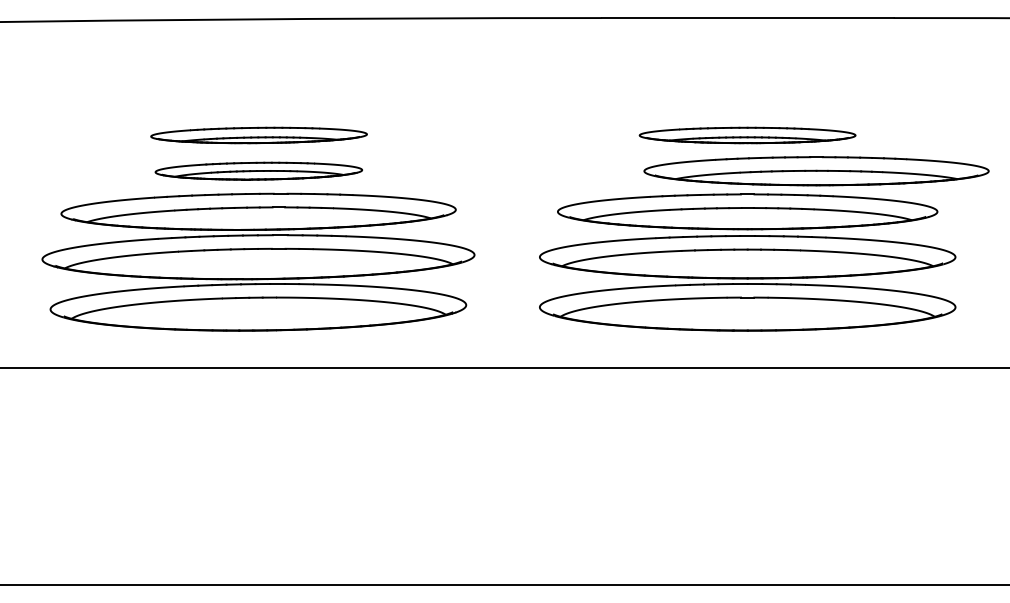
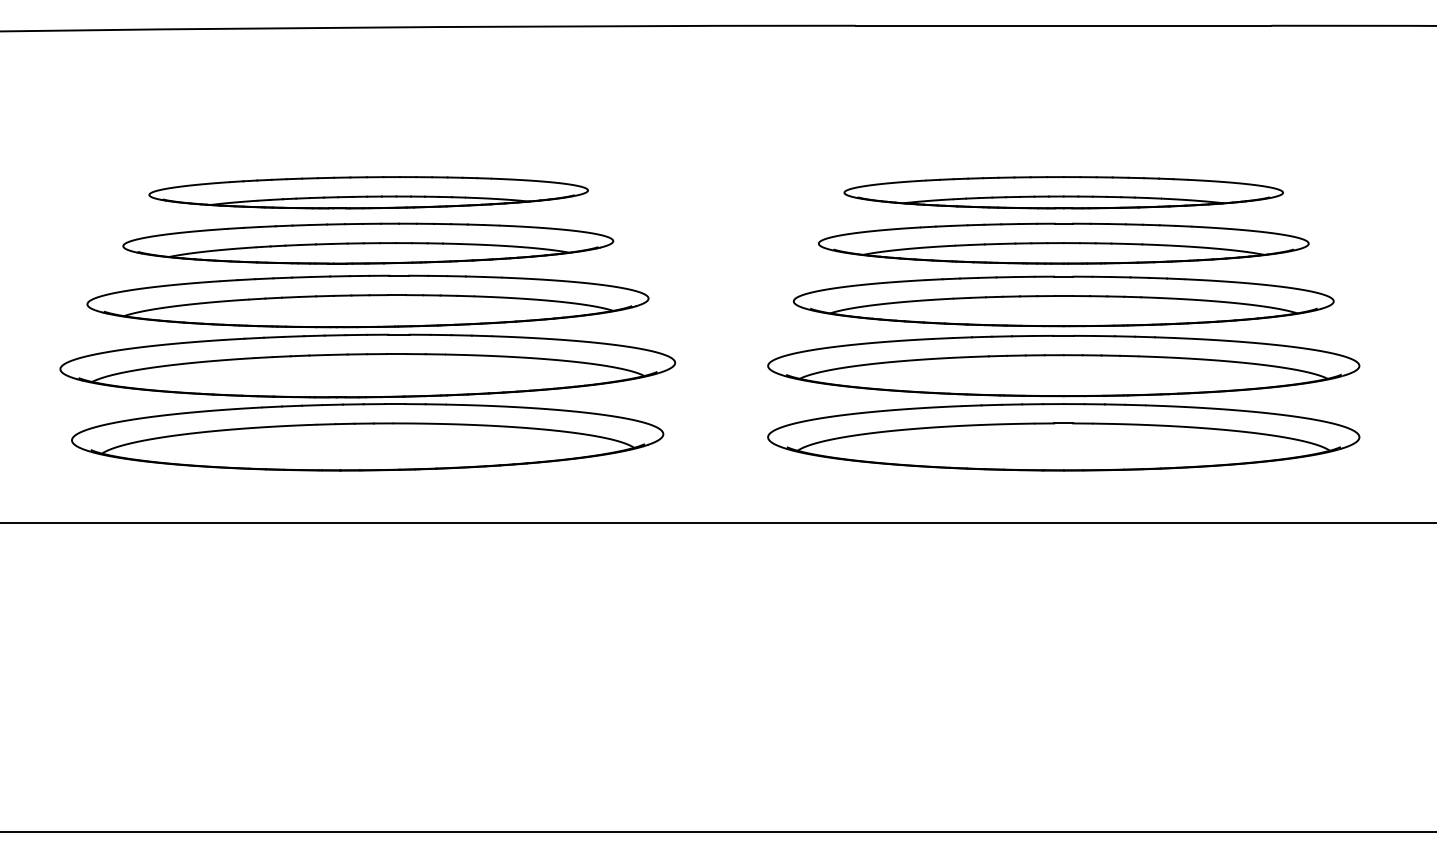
part: (258, 135) -> (368, 192), size x1.43
part: (747, 135) -> (1063, 192), size x1.43
part: (258, 171) -> (368, 243), size x1.67
part: (816, 171) -> (1063, 243), moved

